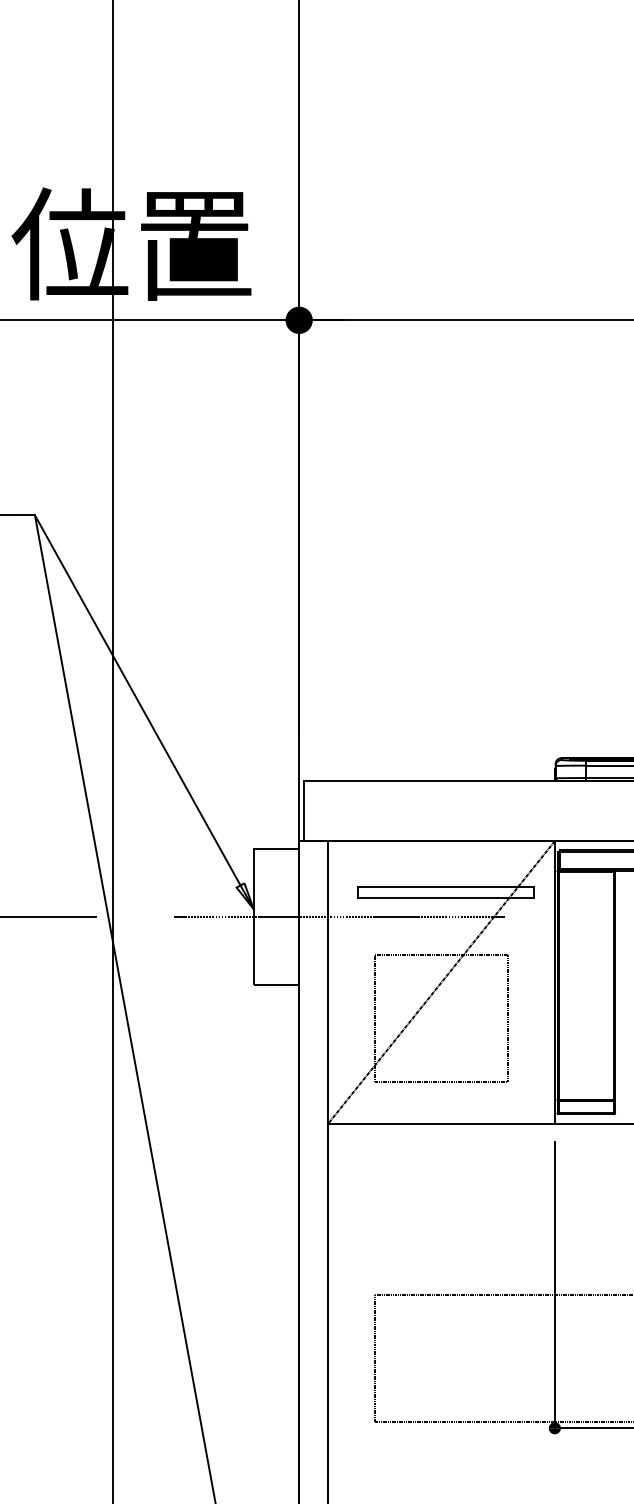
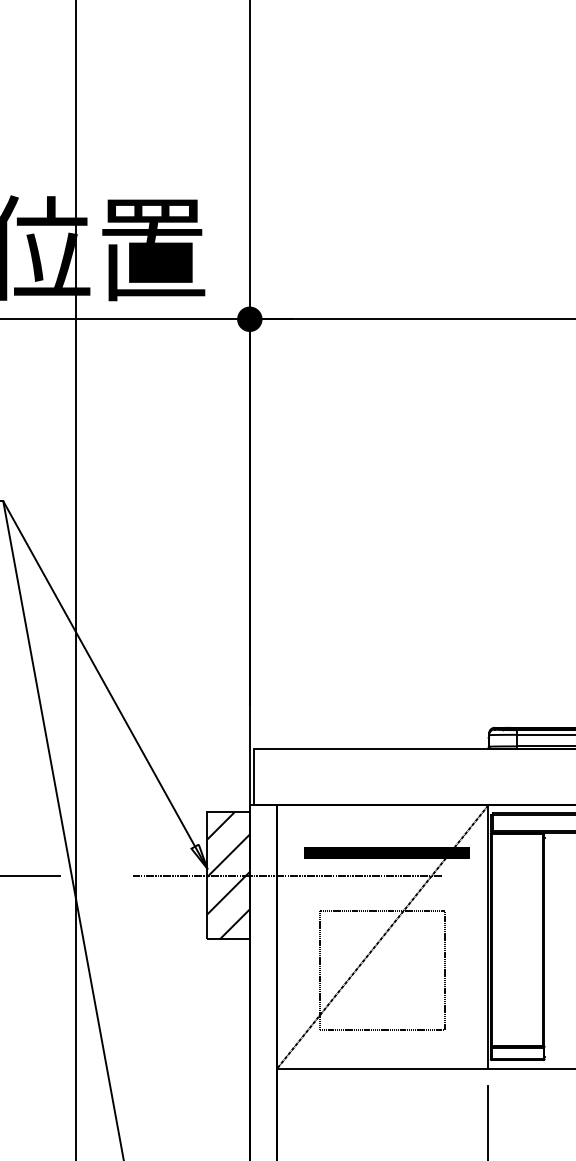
hatch: (445, 891) -> (386, 852), added
hatch: (276, 916) -> (228, 875), added

